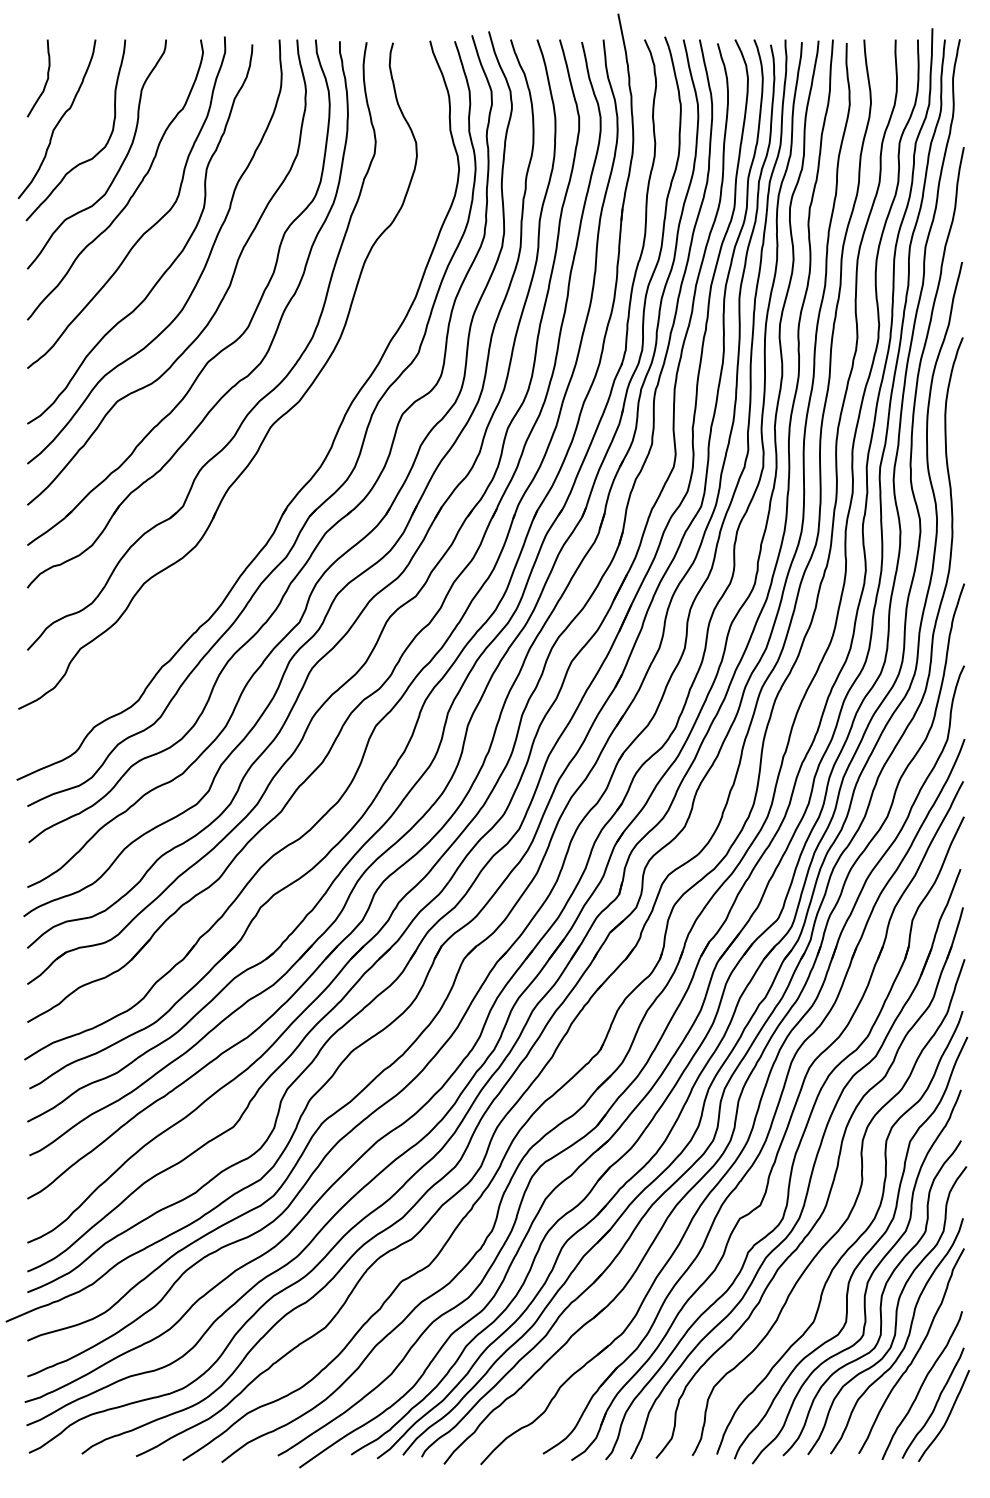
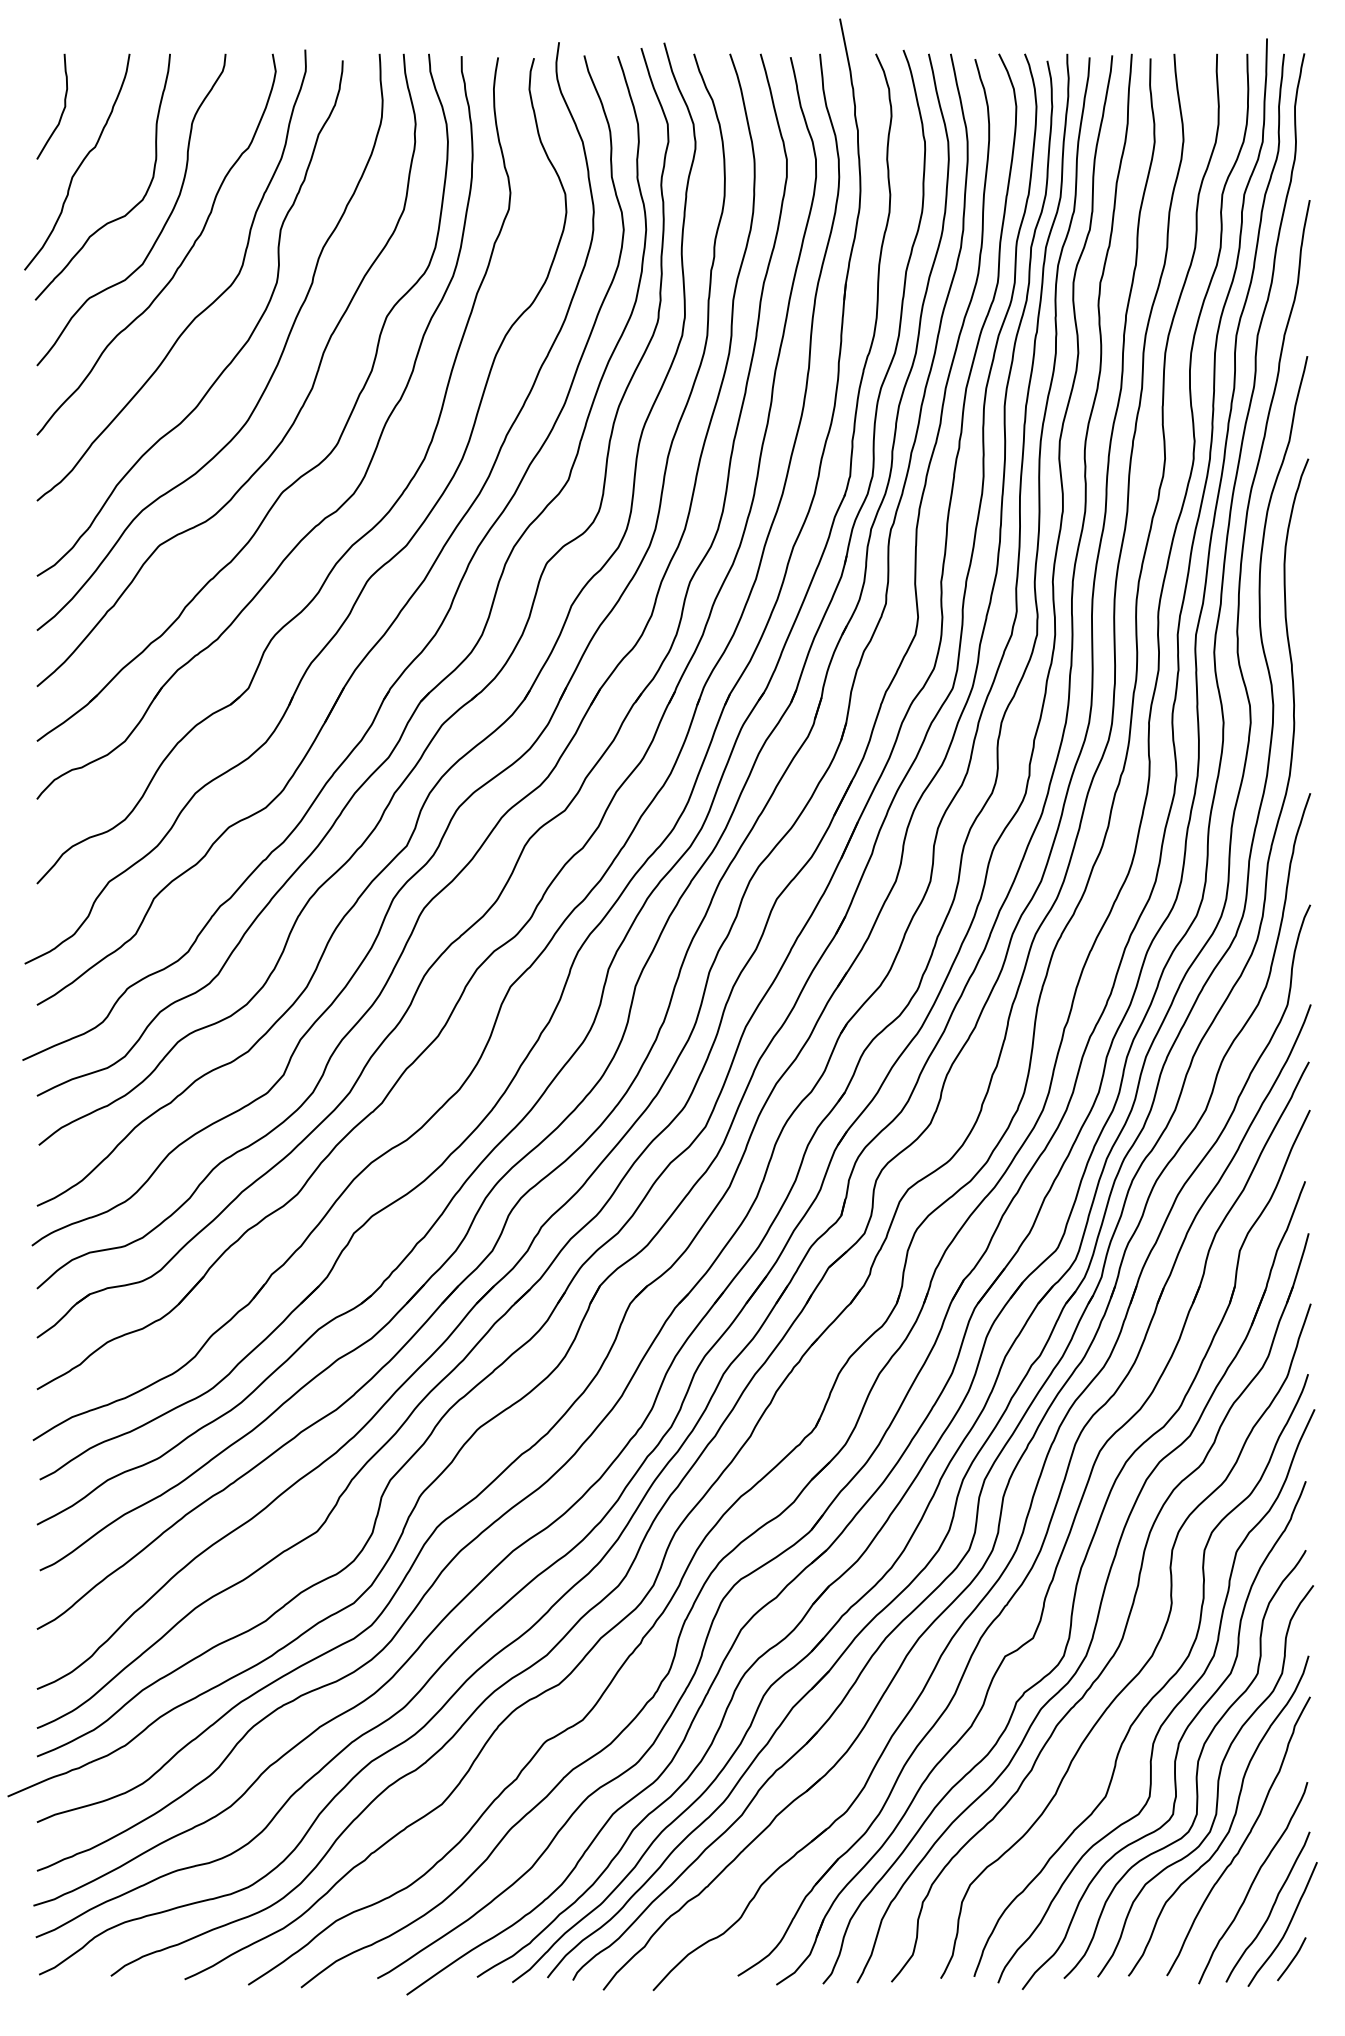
part: (303, 436) -> (412, 593), added
line: (951, 1441) -> (1292, 1959), added

